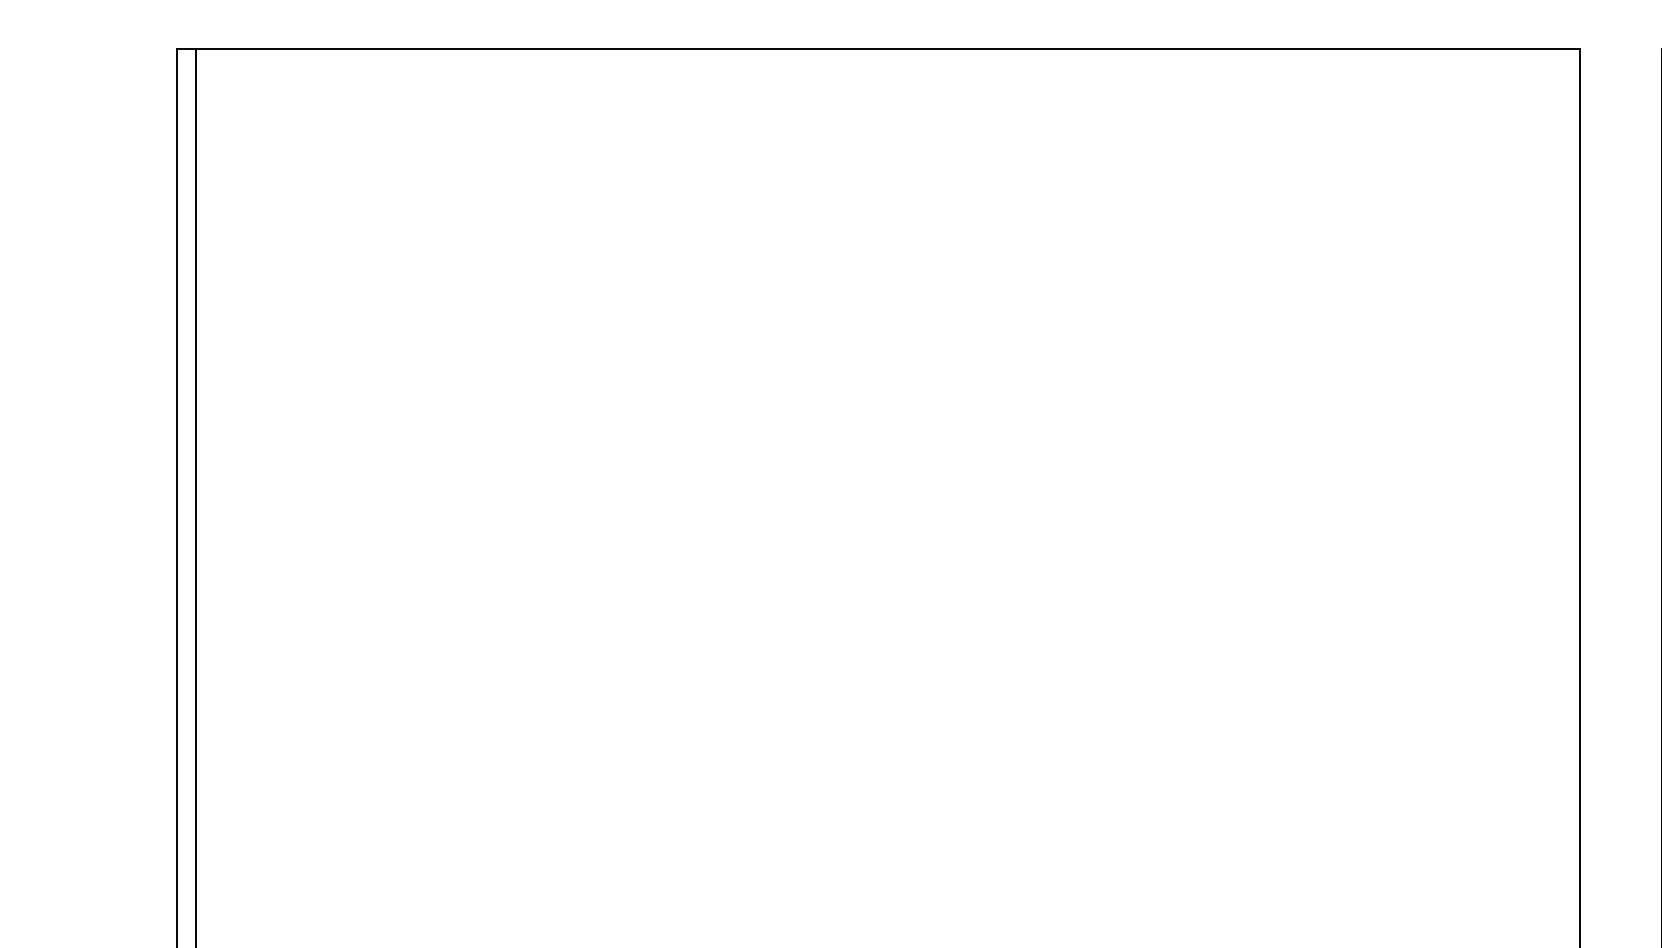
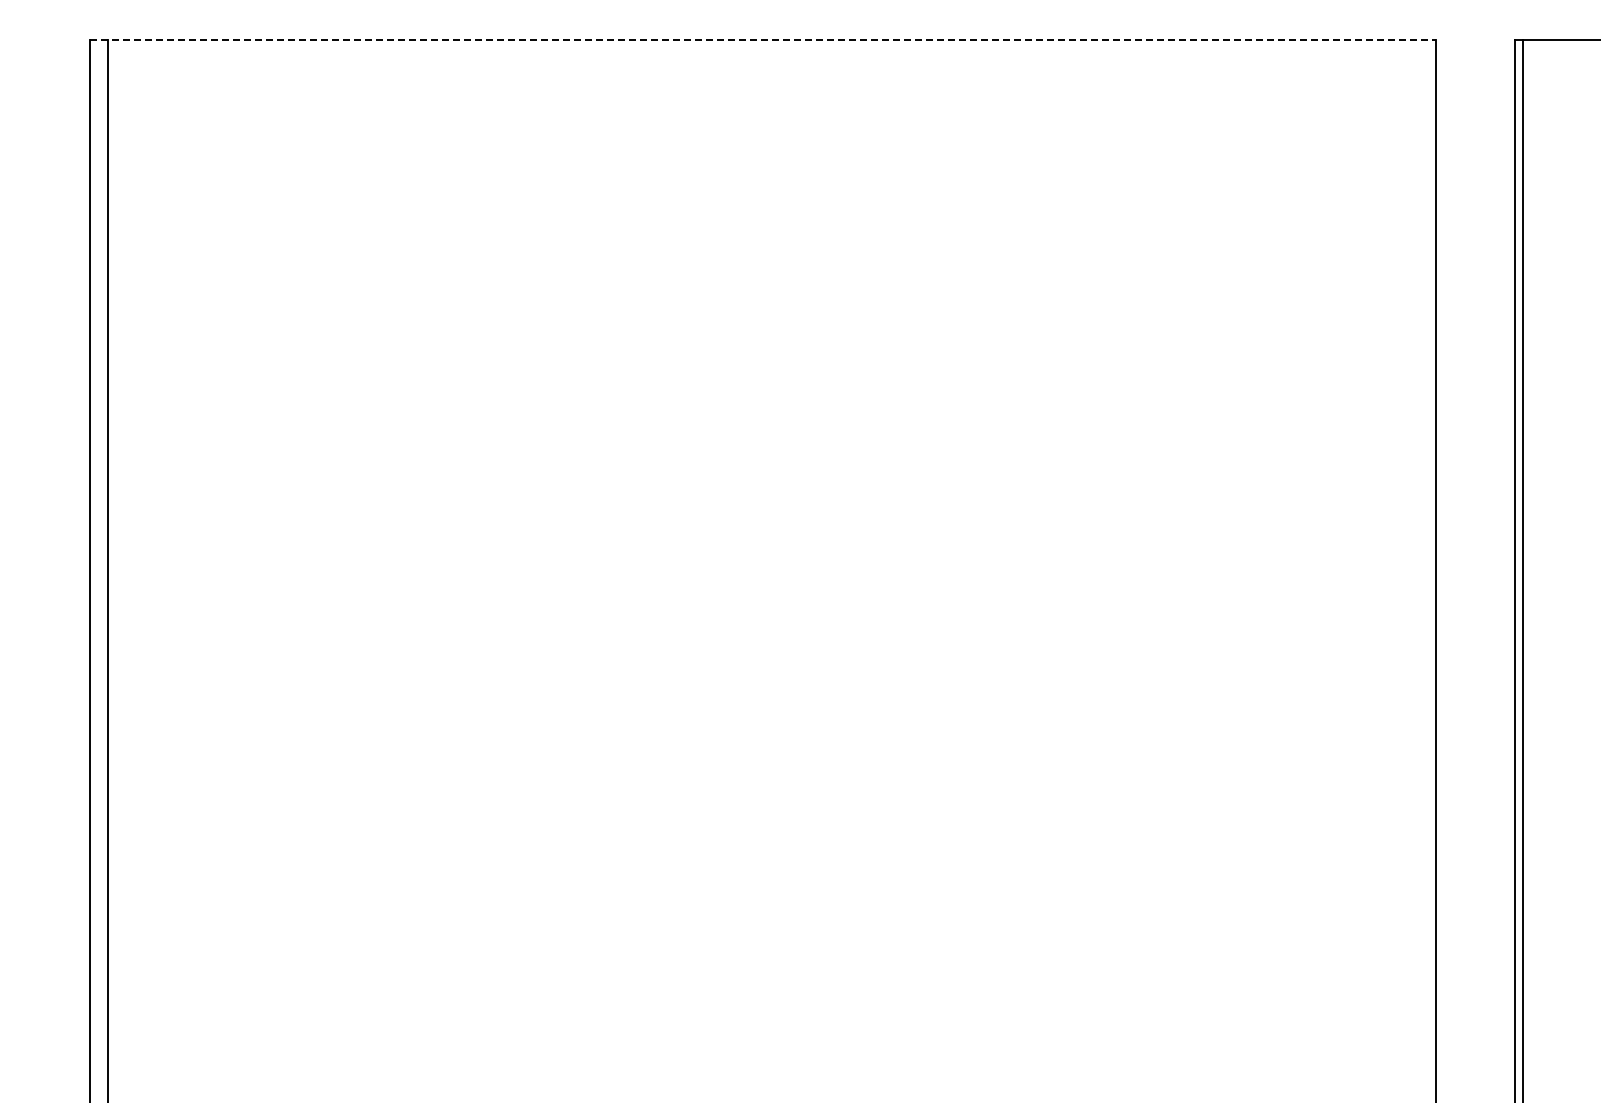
line: (879, 49) -> (763, 39), solid -> dashed

